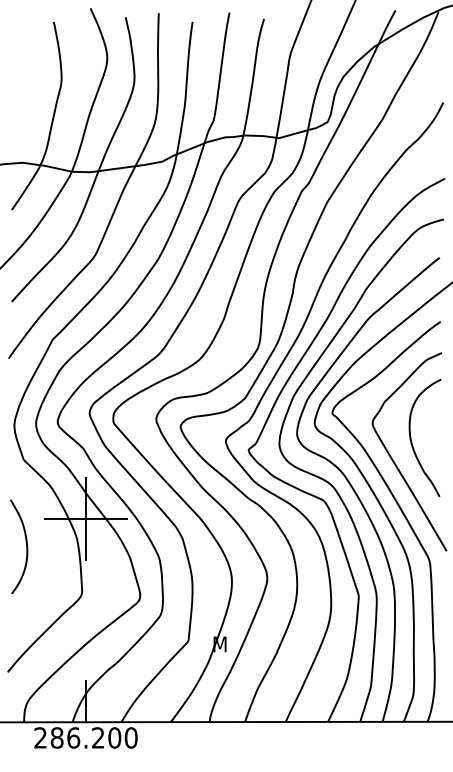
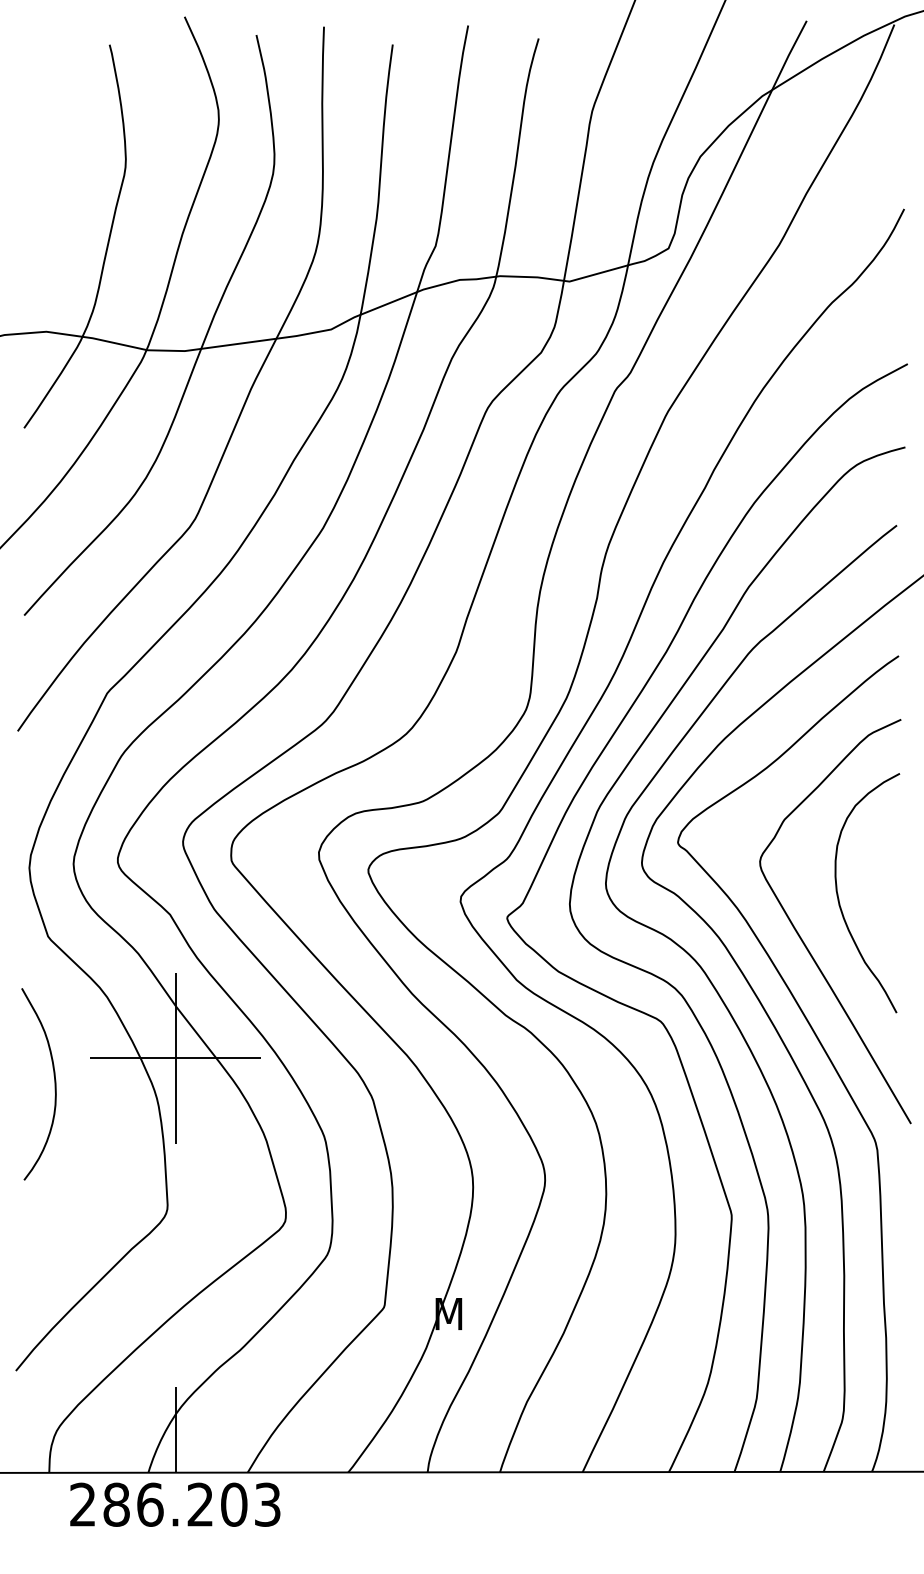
curve: (26, 546) -> (54, 1083), moved
text: (130, 737) -> (266, 1503), 286.200 -> 286.203

